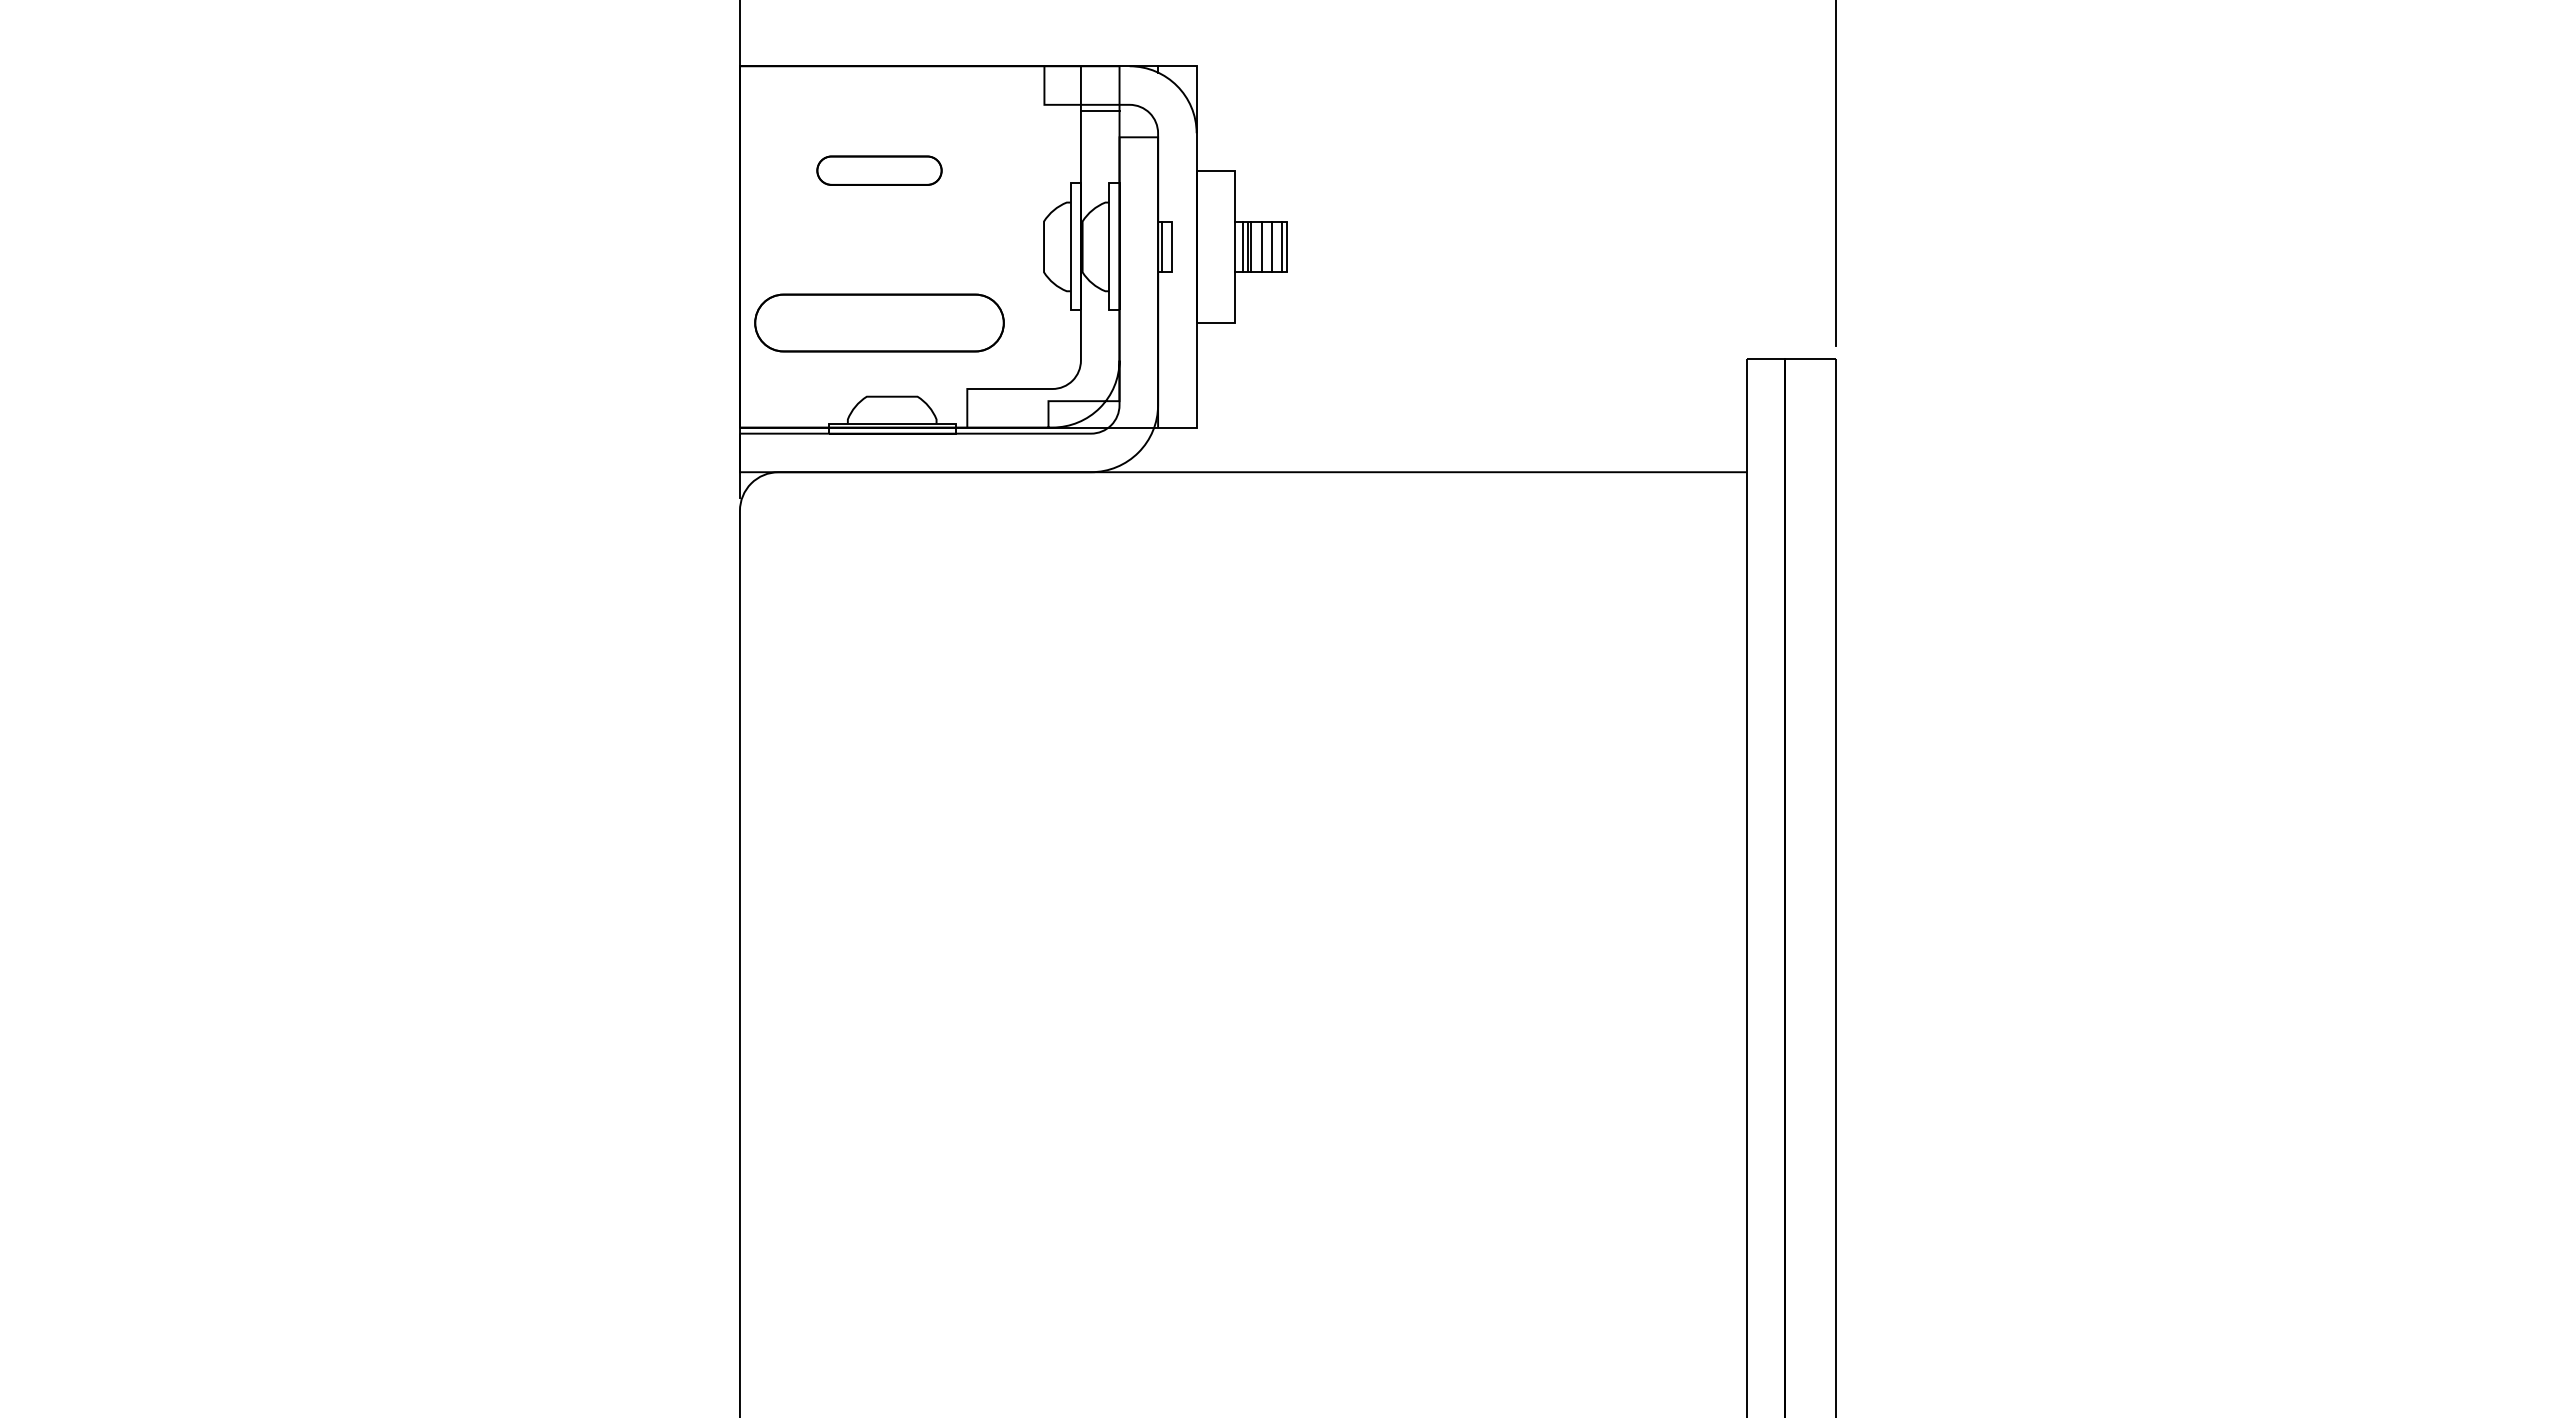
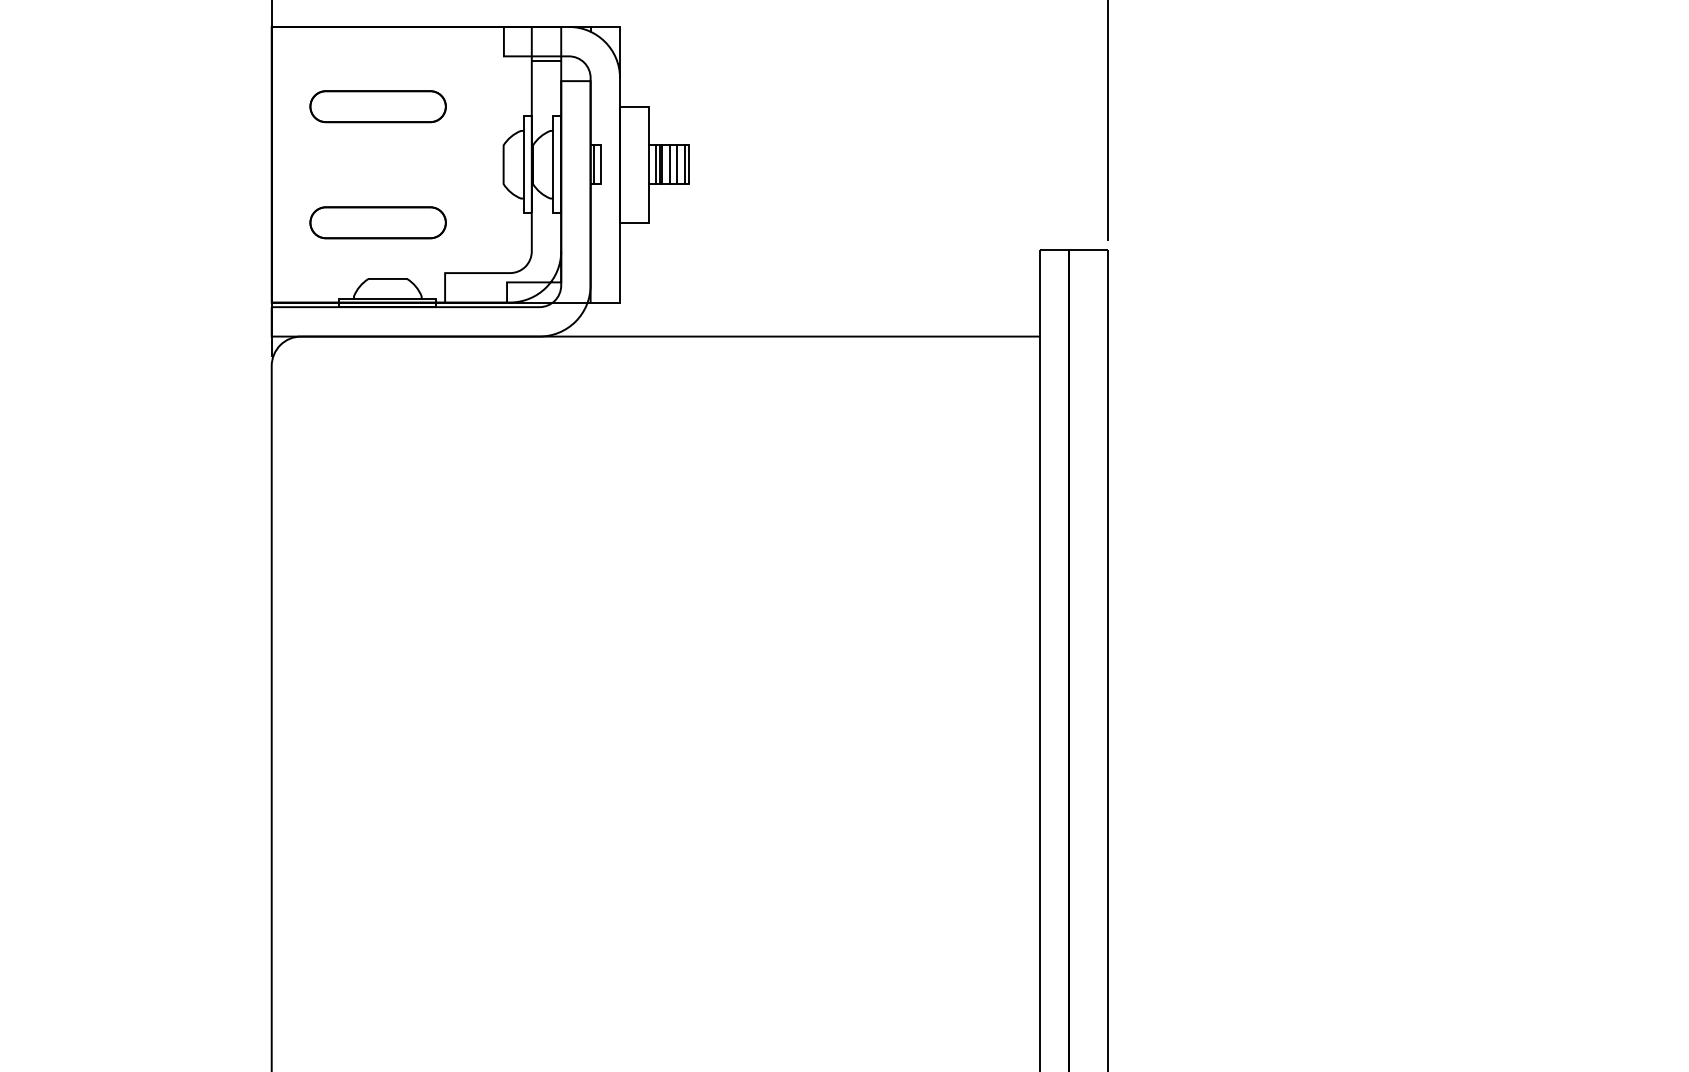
part: (879, 170) -> (378, 106), size x1.43
part: (879, 322) -> (378, 222), size x0.71

